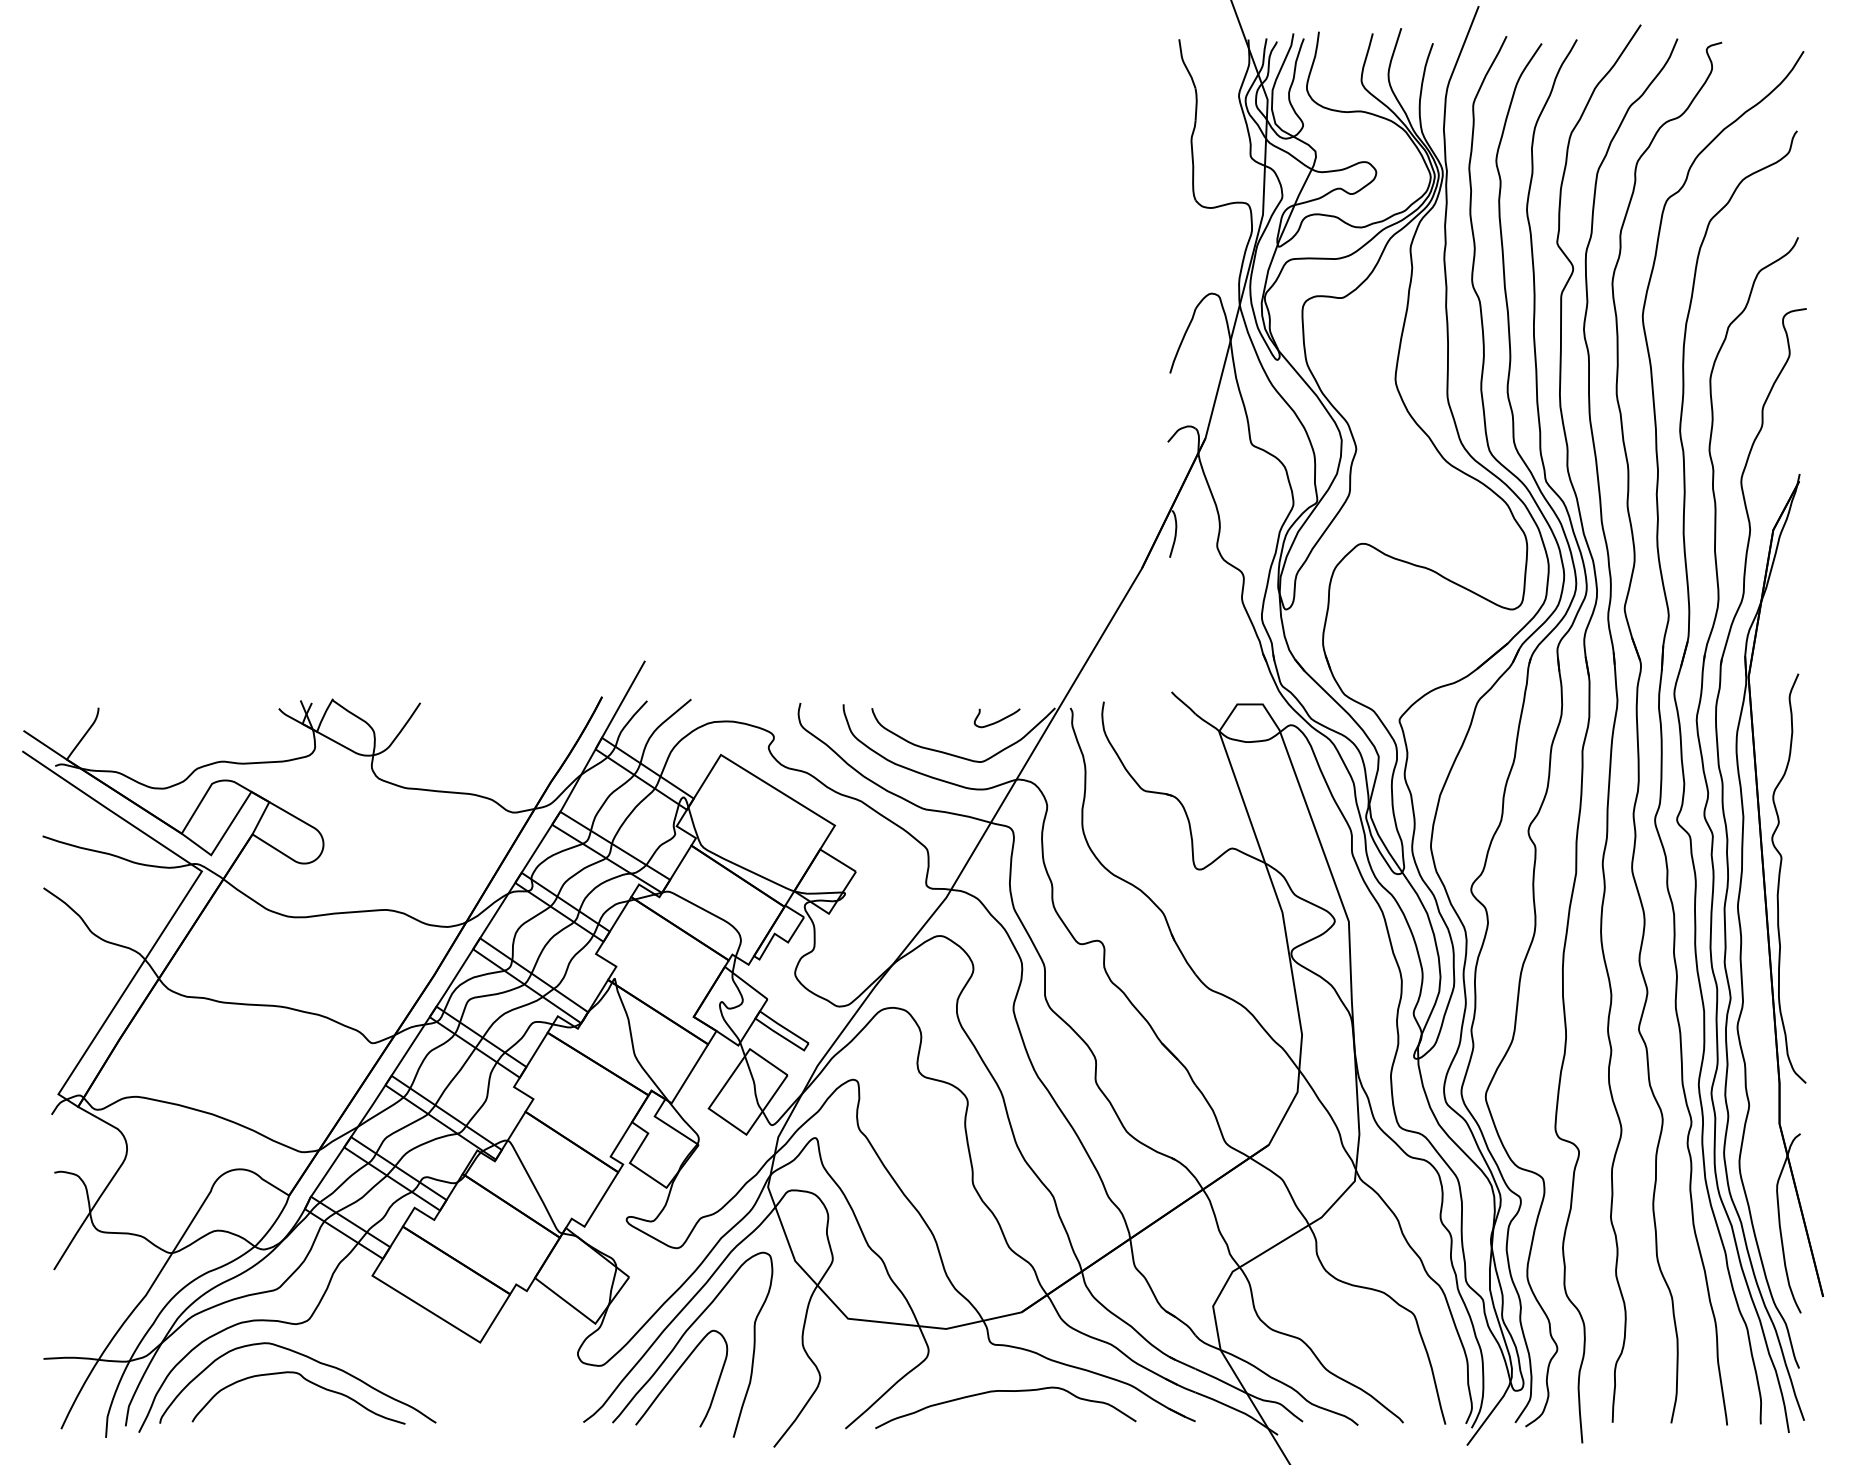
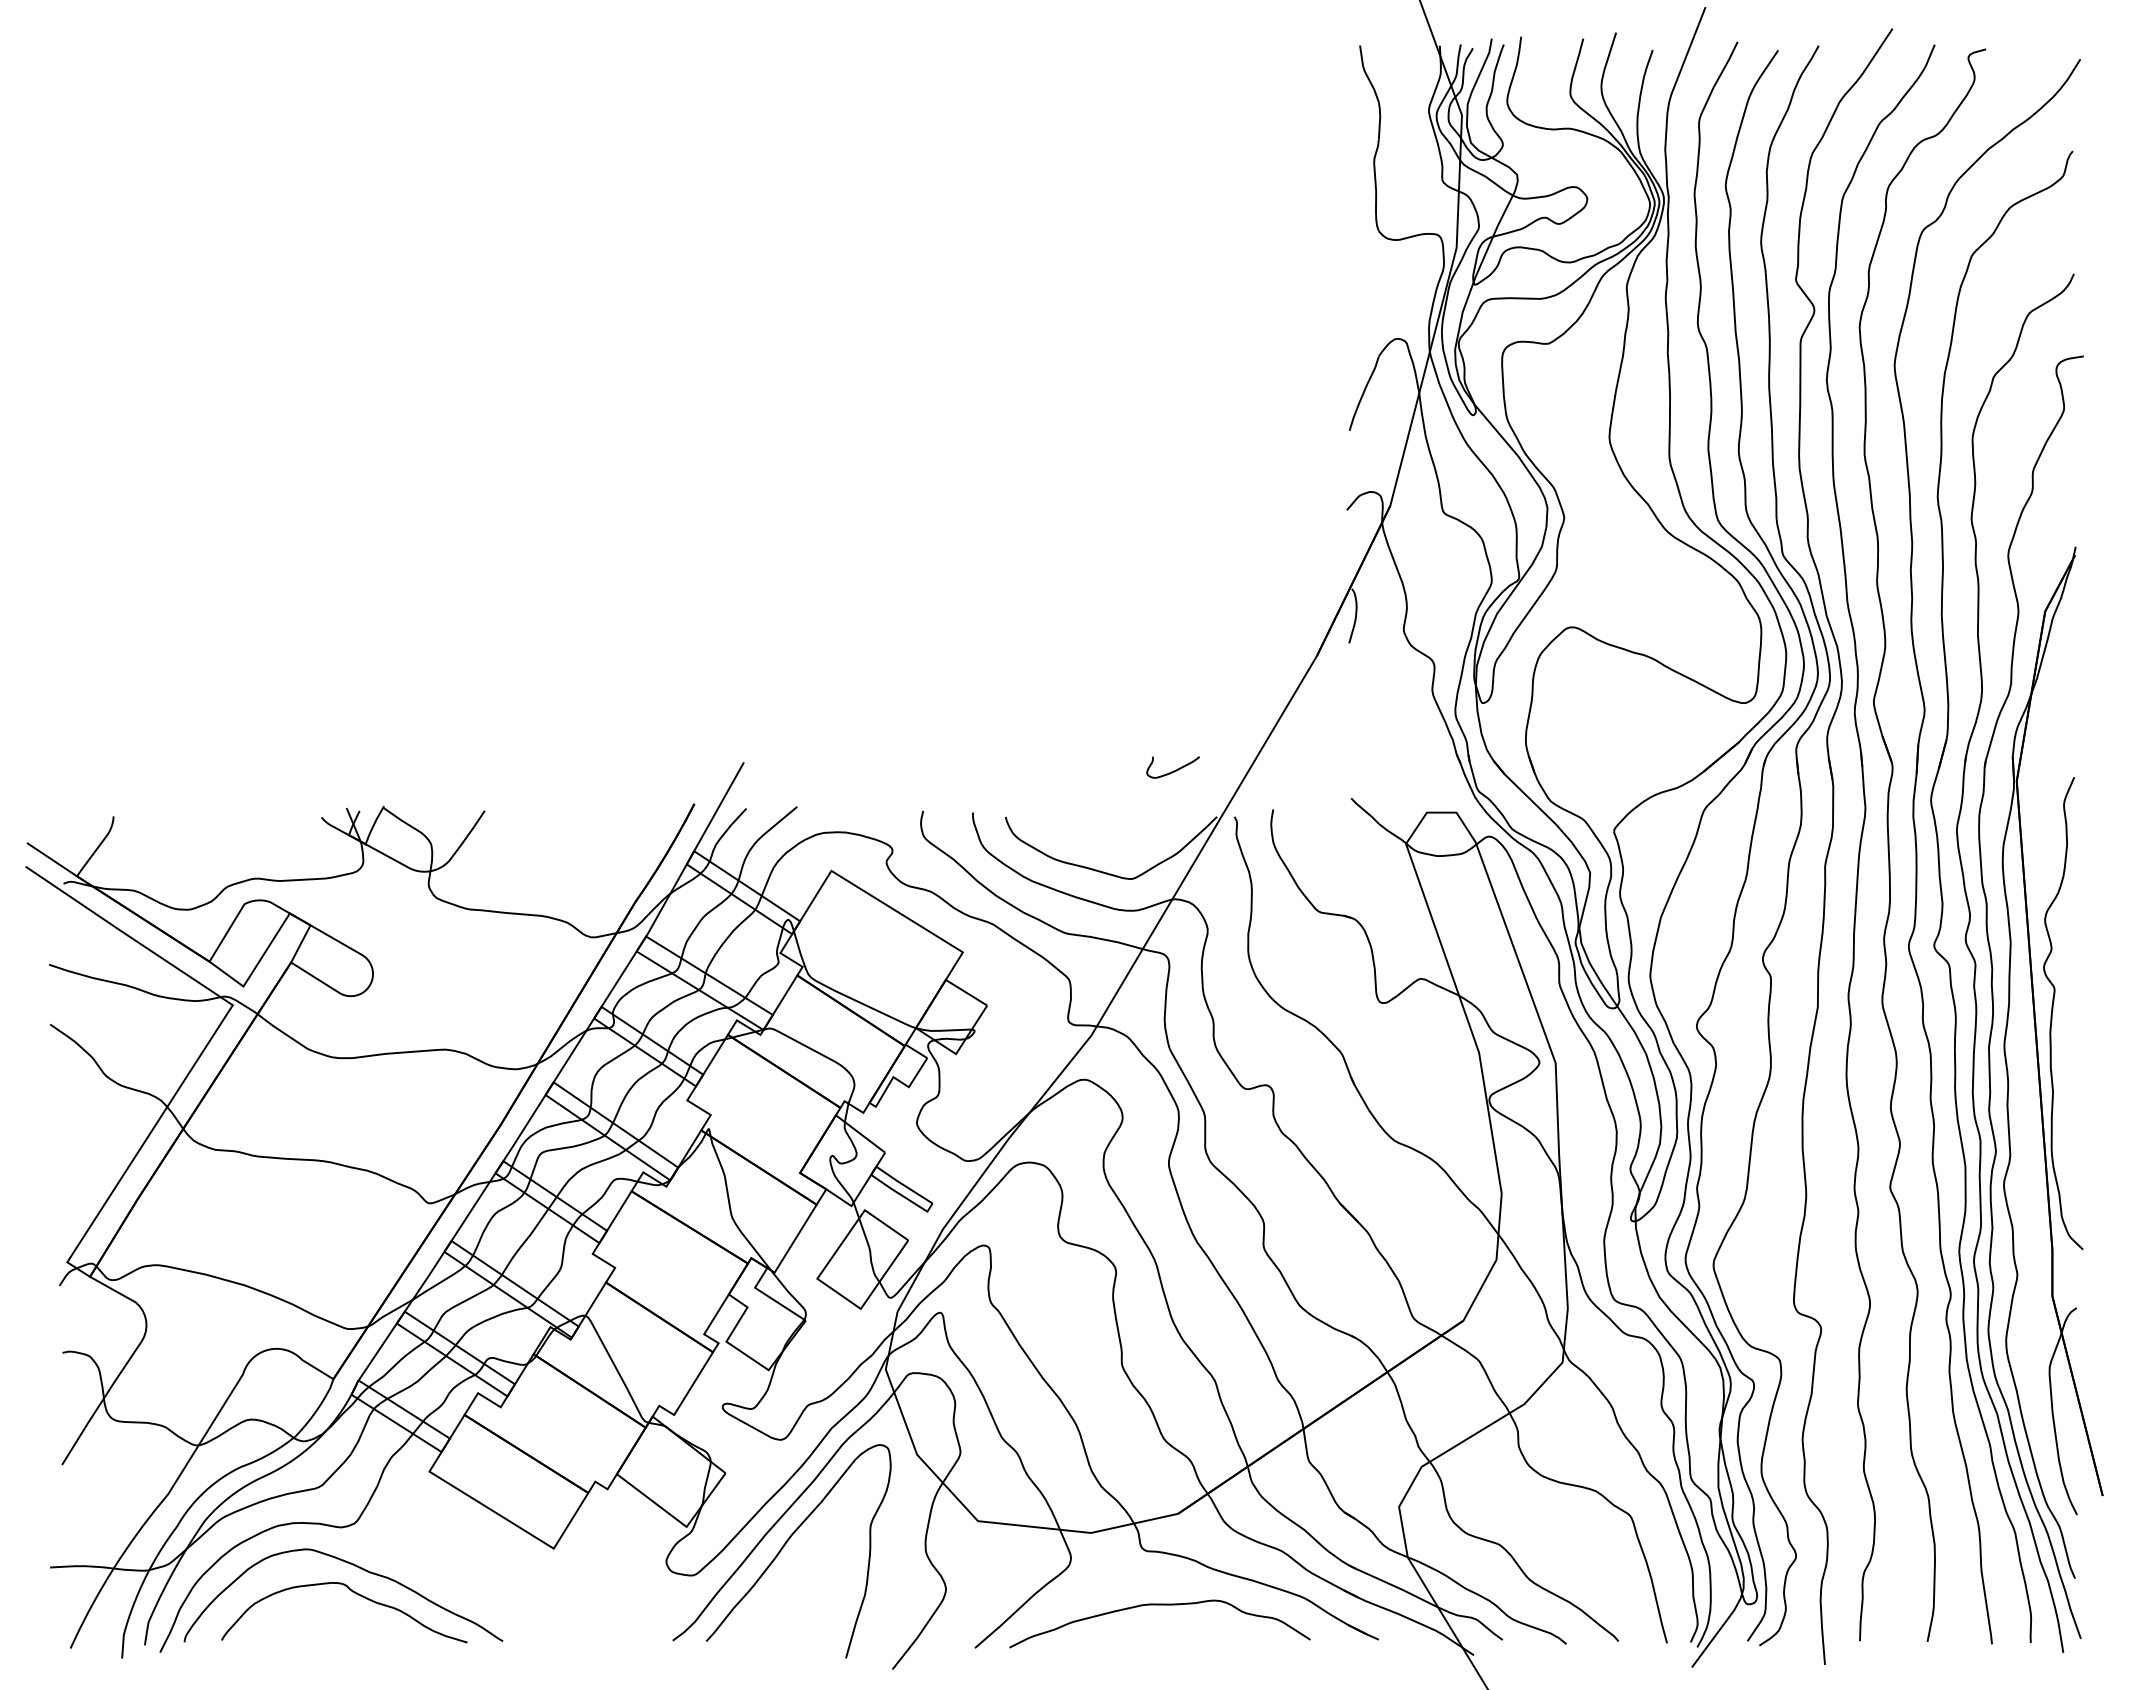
curve: (997, 720) -> (1173, 770), moved
curve: (675, 1374) -> (779, 1585), removed

